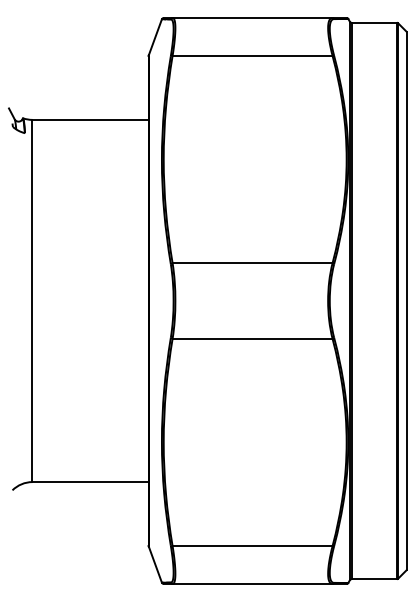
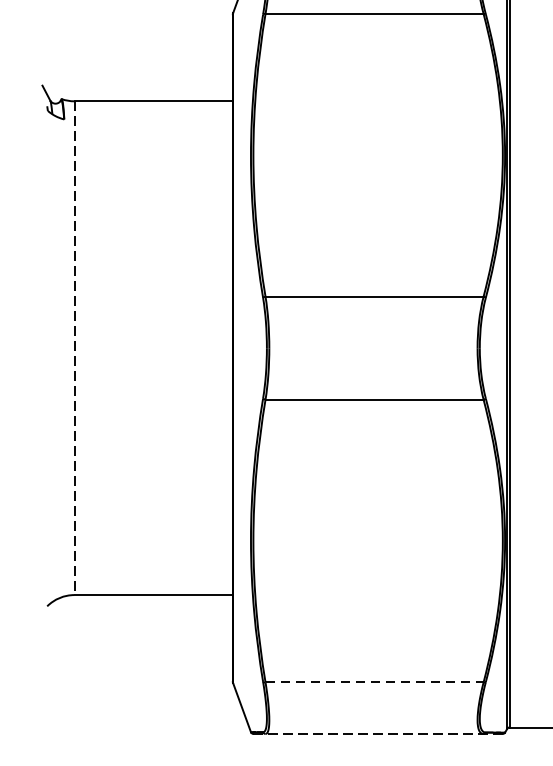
line: (32, 301) -> (74, 348), solid -> dashed
line: (252, 546) -> (374, 682), solid -> dashed
line: (255, 583) -> (378, 733), solid -> dashed

